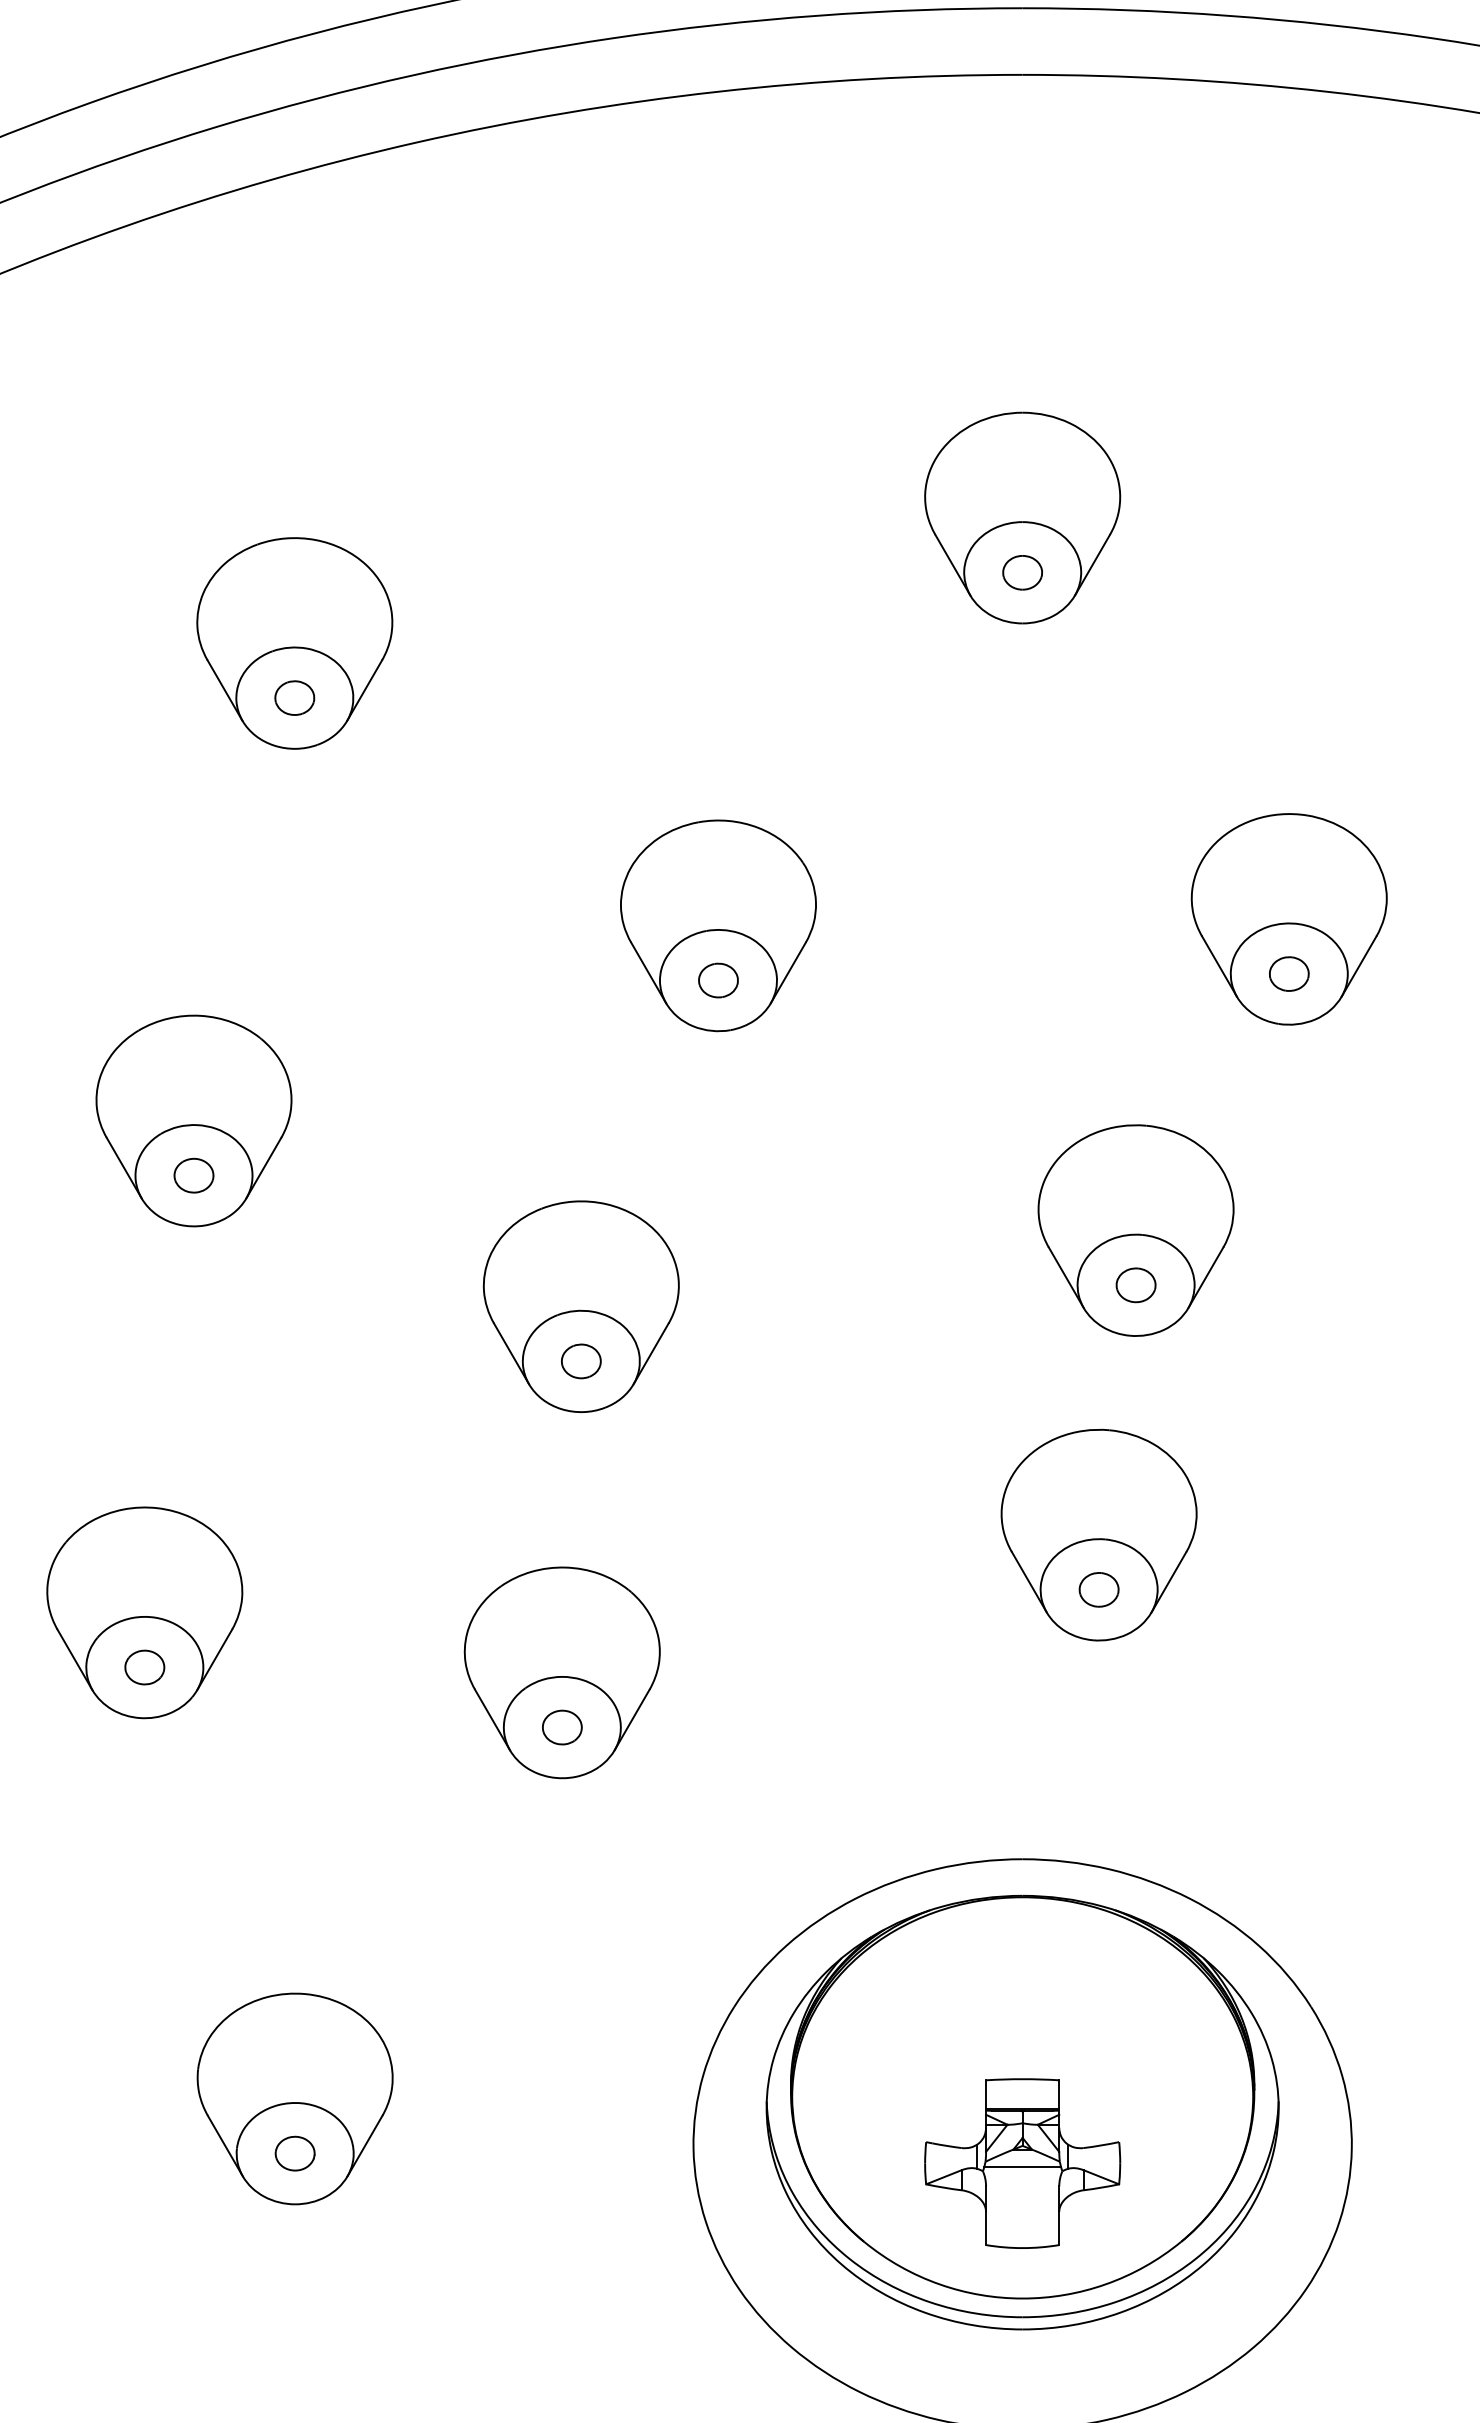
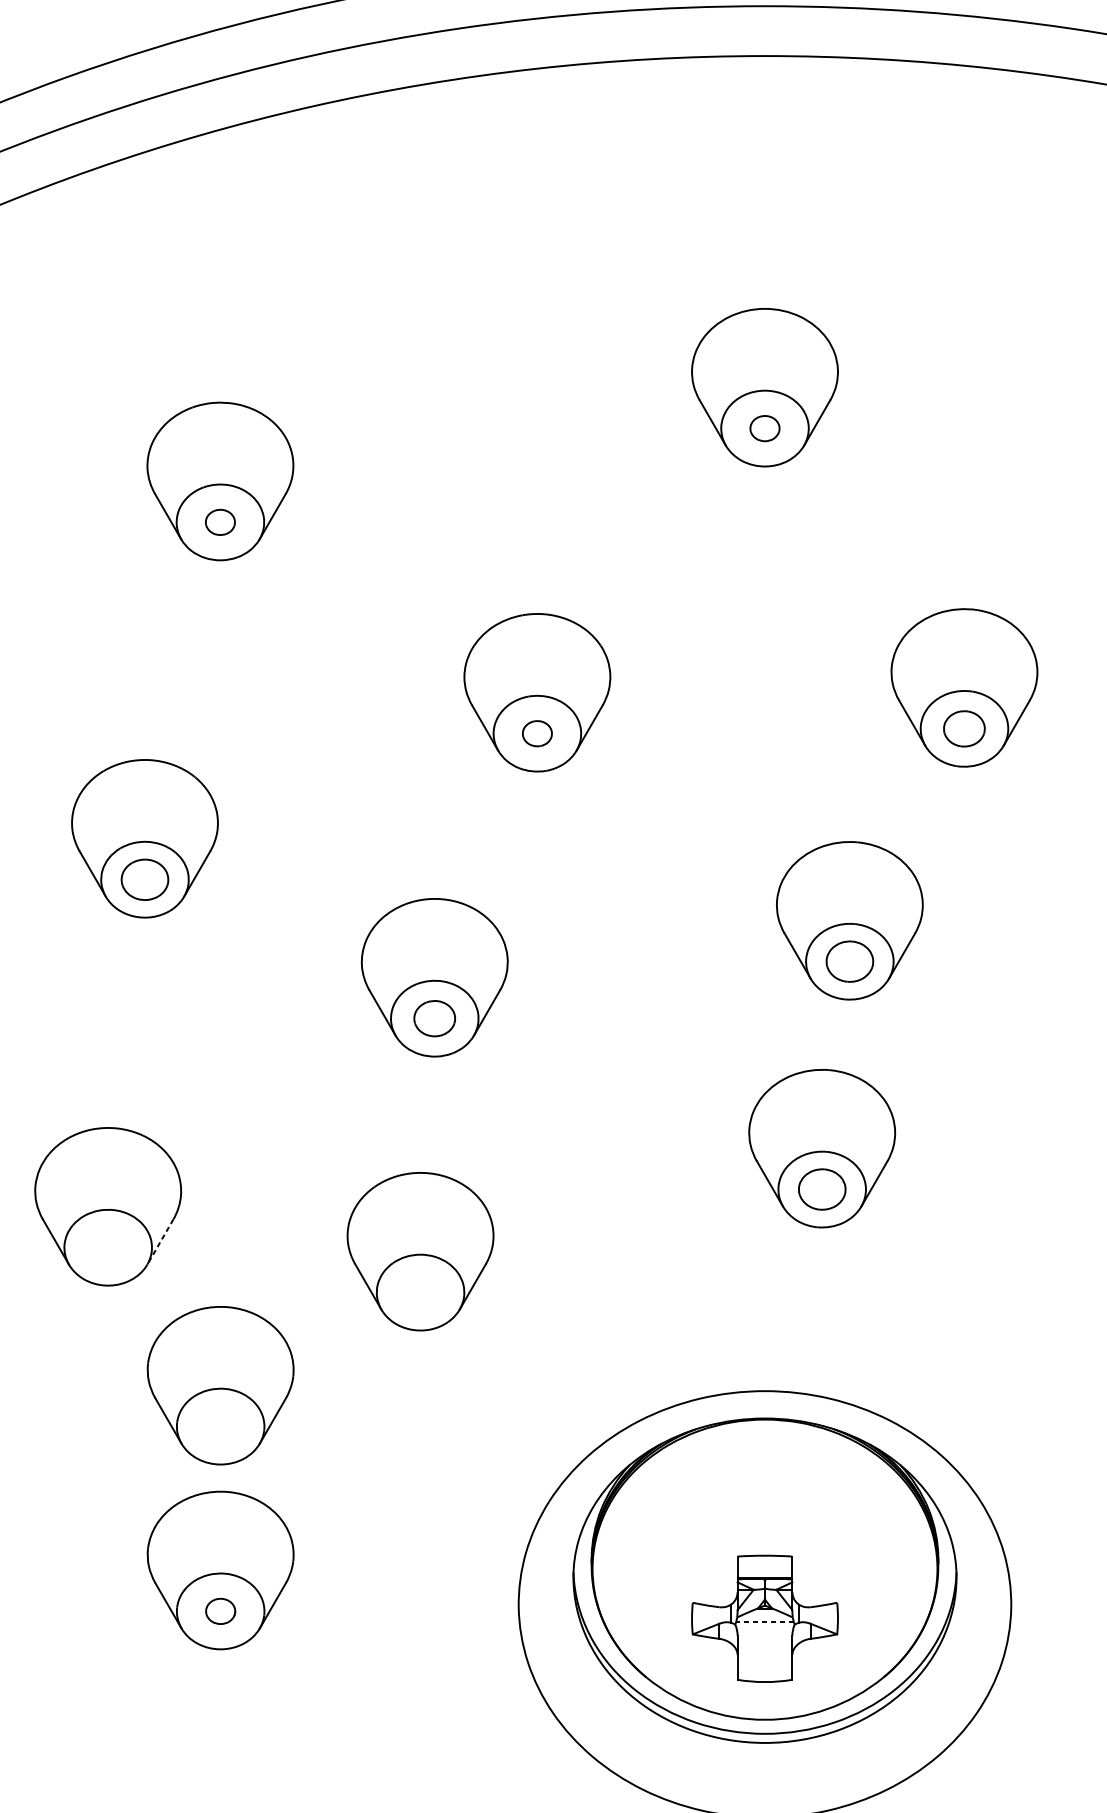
part: (1289, 973) -> (964, 728), size x1.4
part: (193, 1175) -> (144, 879), size x1.6
part: (1135, 1285) -> (849, 961), size x1.6
part: (581, 1361) -> (434, 1018), size x1.4
part: (1098, 1589) -> (821, 1189), size x1.6
line: (214, 1659) -> (160, 1241), solid -> dashed
part: (144, 1667) -> (107, 1247), removed
part: (562, 1727) -> (420, 1292), removed
part: (294, 1851) -> (220, 1385), added
line: (1022, 2167) -> (764, 1621), solid -> dashed

